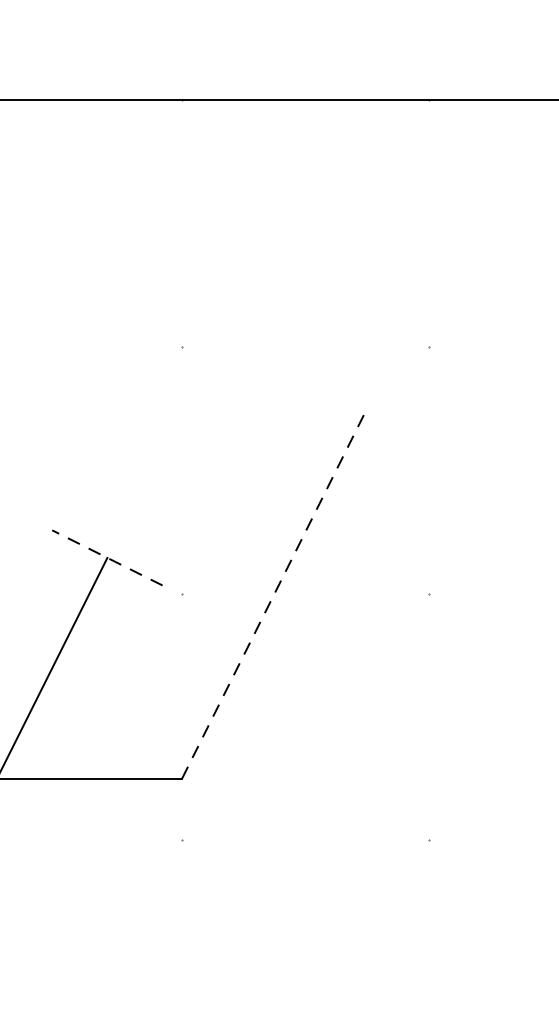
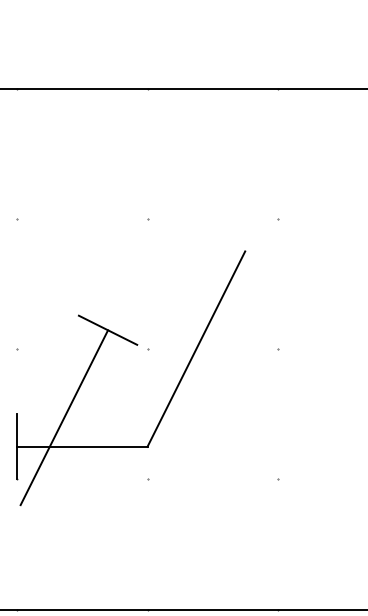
line: (108, 558) -> (108, 330), dashed -> solid
line: (274, 592) -> (196, 348), dashed -> solid

